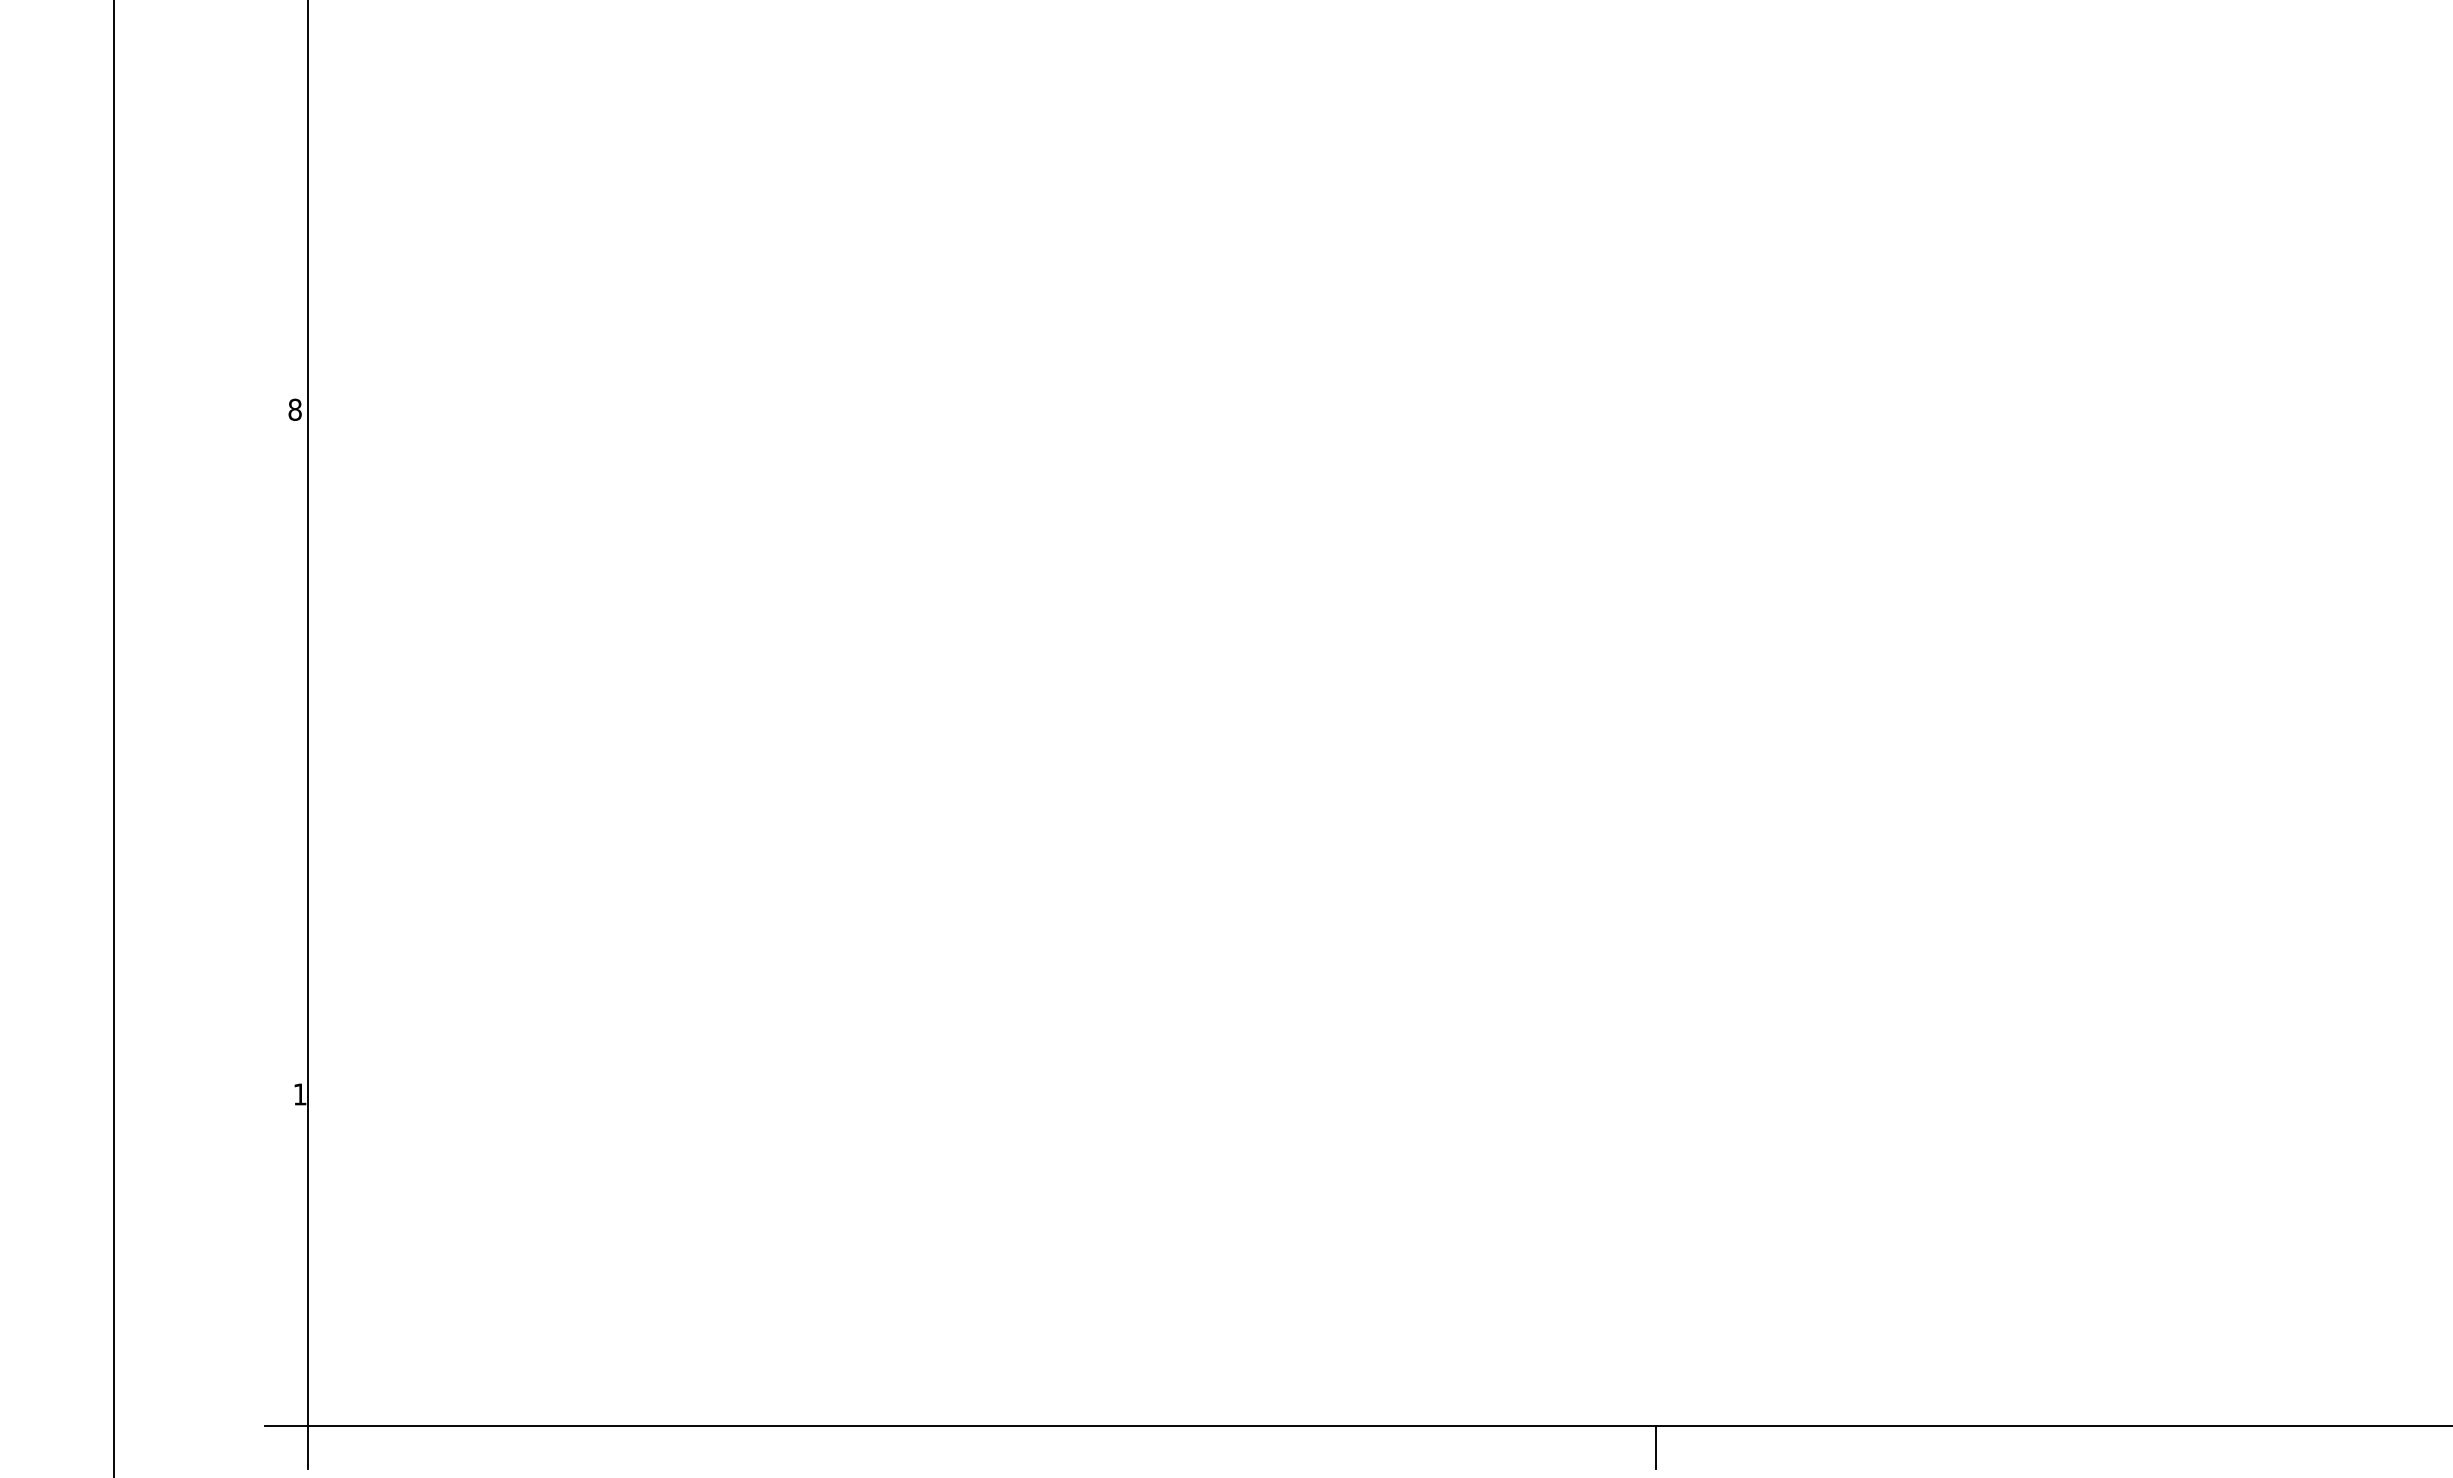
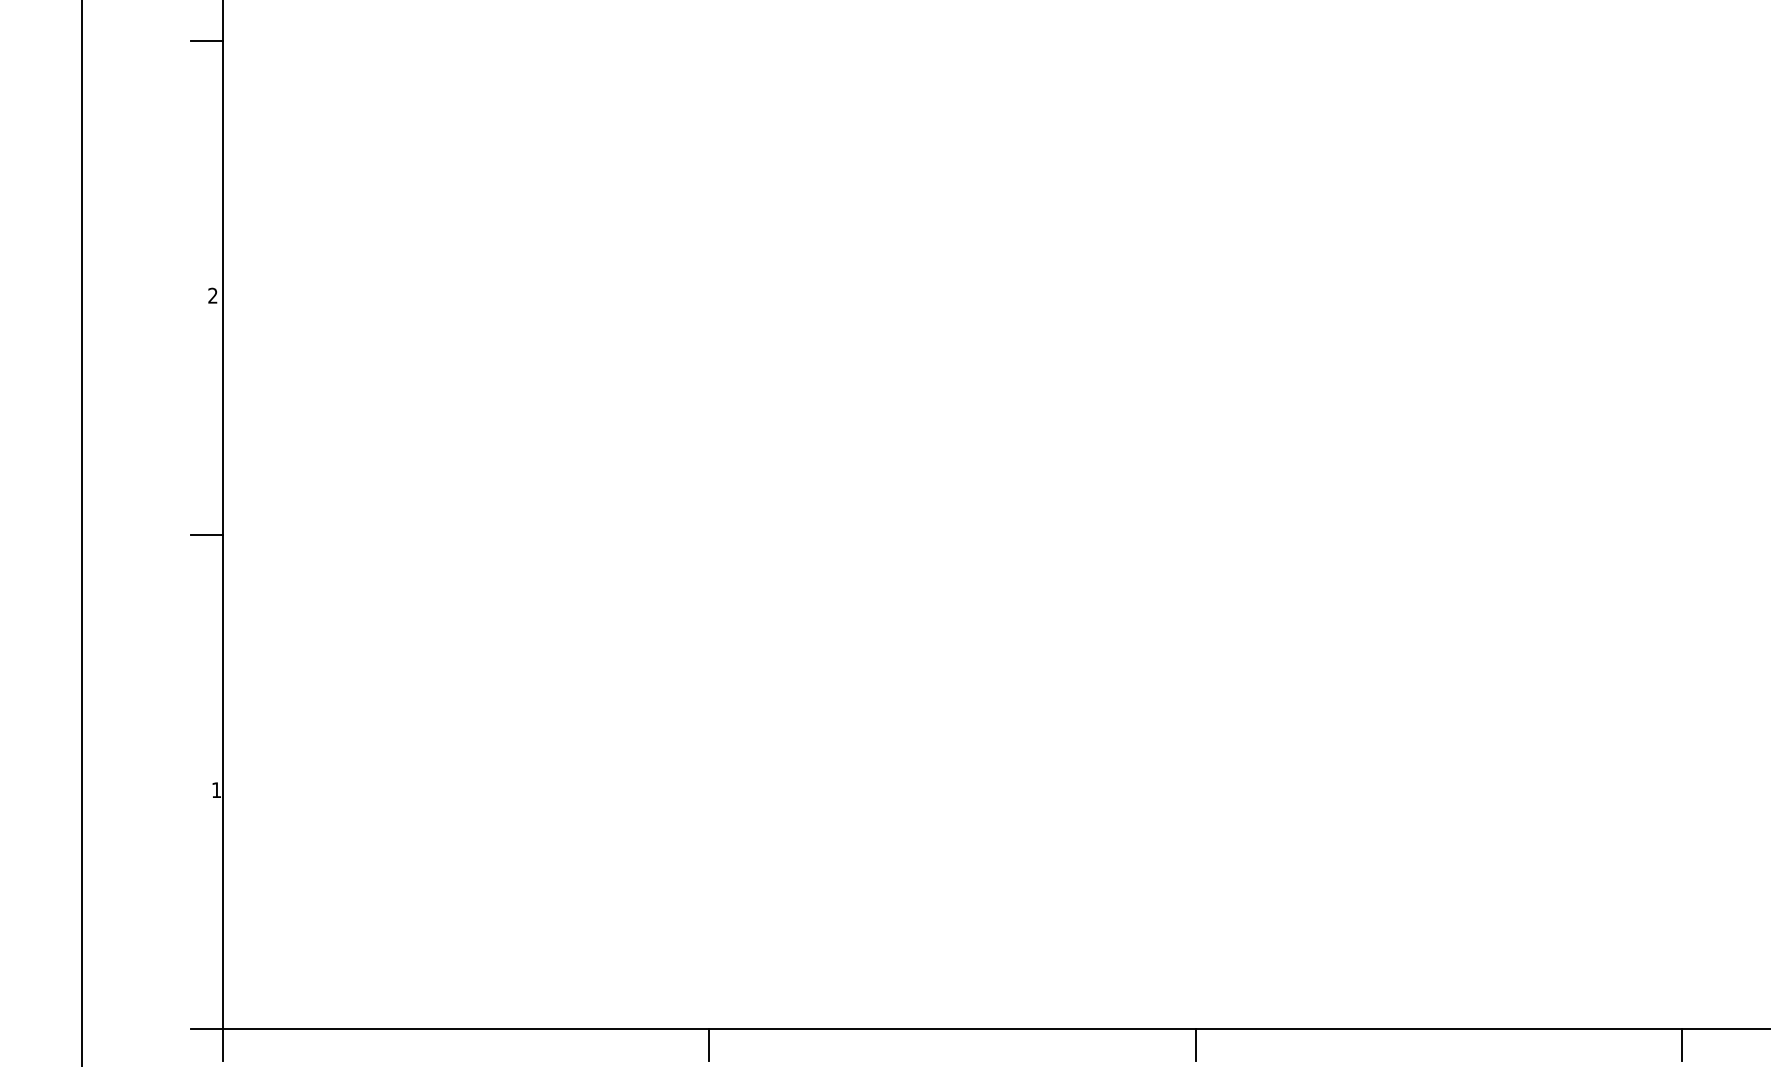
line: (286, 56) -> (206, 40), added
text: (294, 409) -> (212, 295), 8 -> 2
line: (286, 741) -> (206, 535), added
line: (982, 1446) -> (709, 1044), added
line: (2329, 1446) -> (1681, 1044), added

